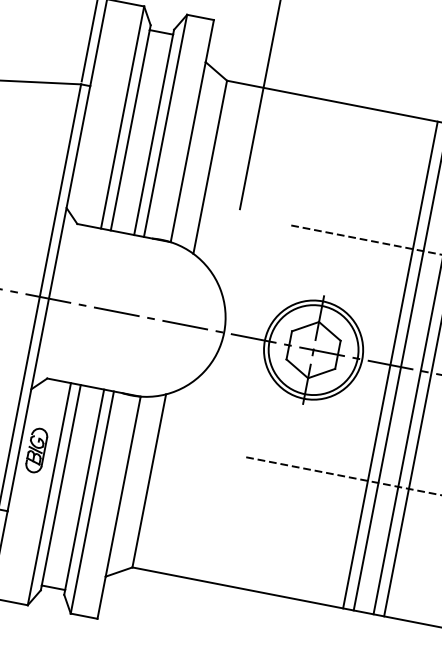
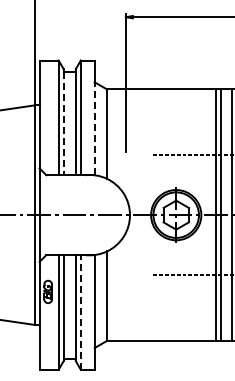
line: (129, 130) -> (63, 123), solid -> dashed
line: (188, 151) -> (94, 128), solid -> dashed
line: (92, 500) -> (80, 311), solid -> dashed

